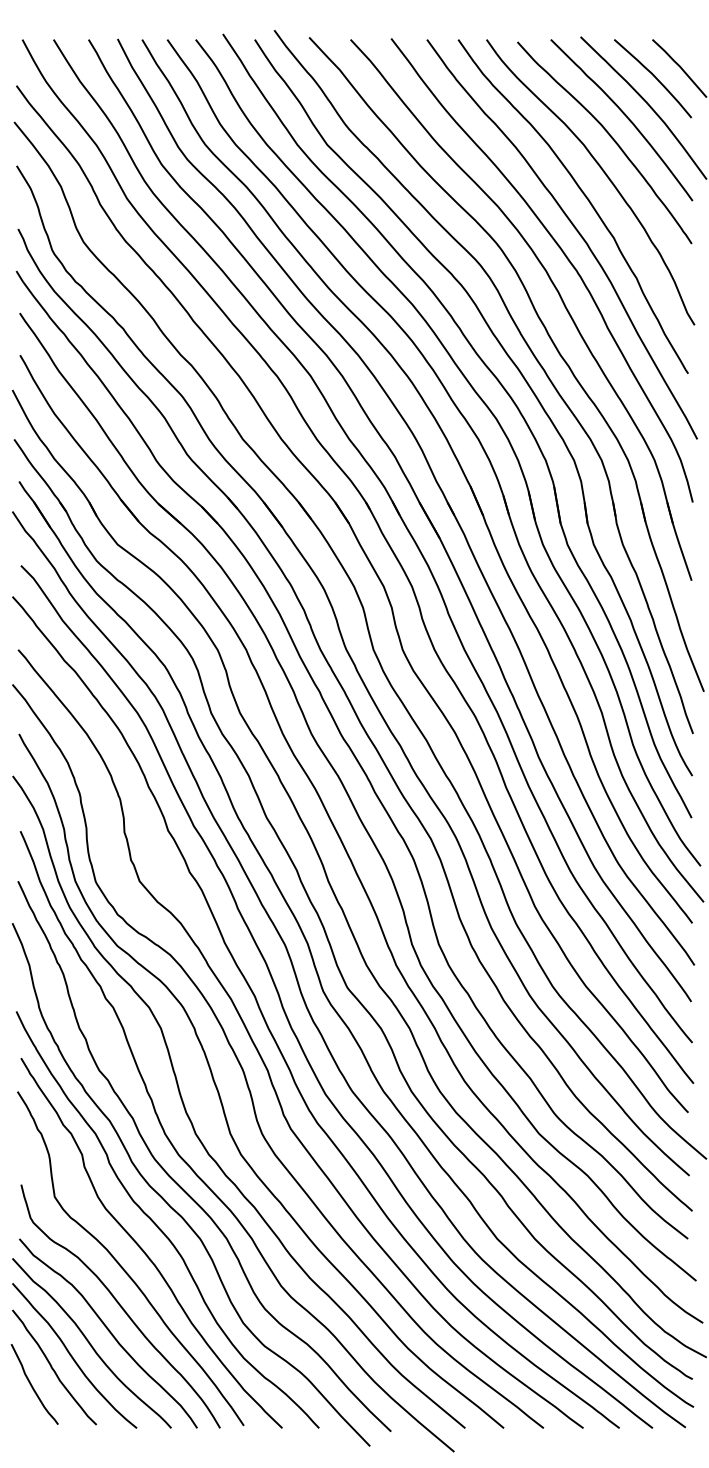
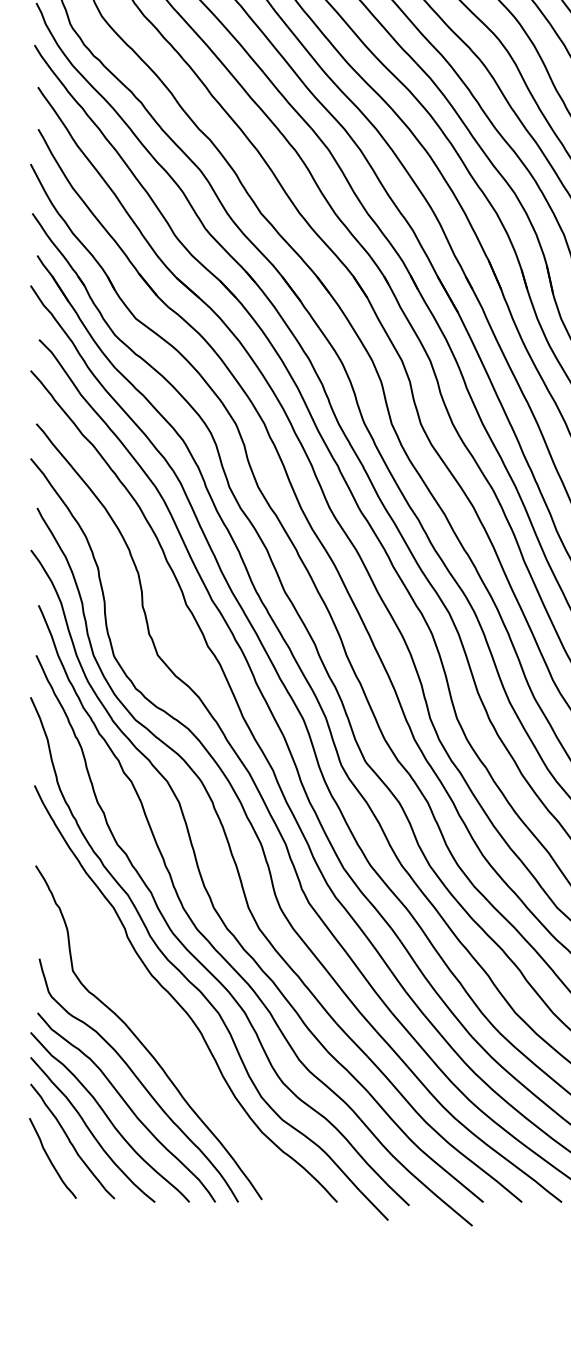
curve: (143, 1249) -> (161, 1023), removed

